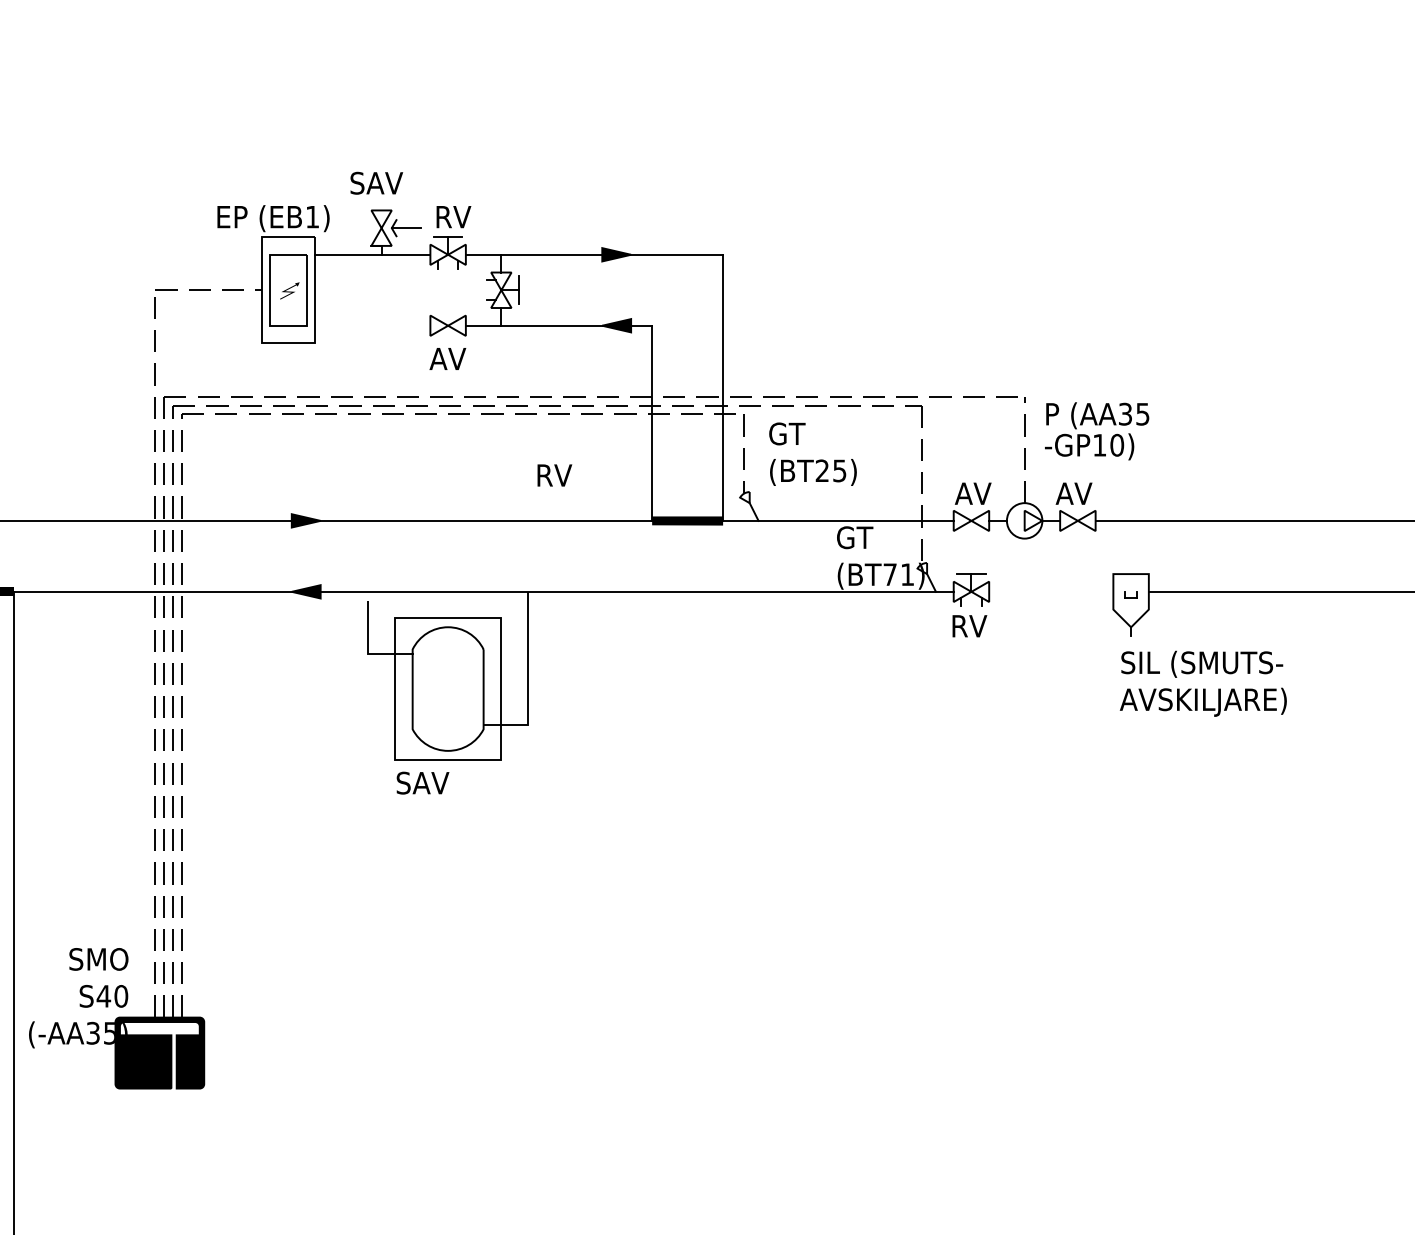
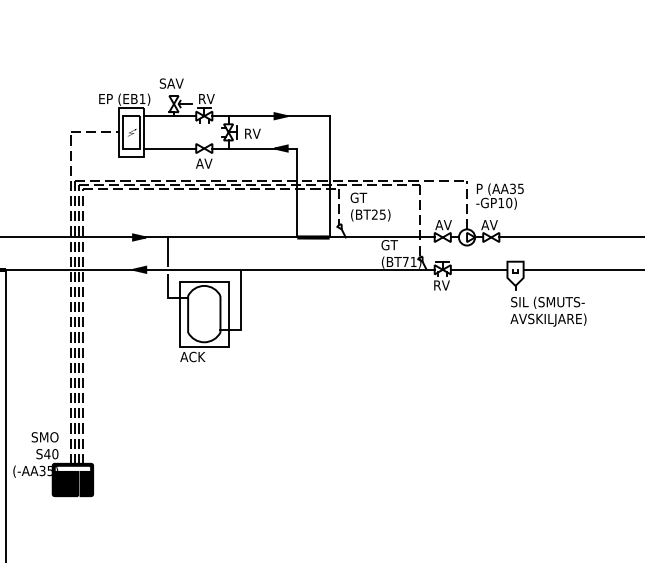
line: (371, 325) -> (169, 148), added
text: (553, 474) -> (252, 133), moved
line: (367, 551) -> (167, 251), added
line: (1049, 591) -> (478, 269), added
text: (422, 782) -> (192, 356), SAV -> ACK

